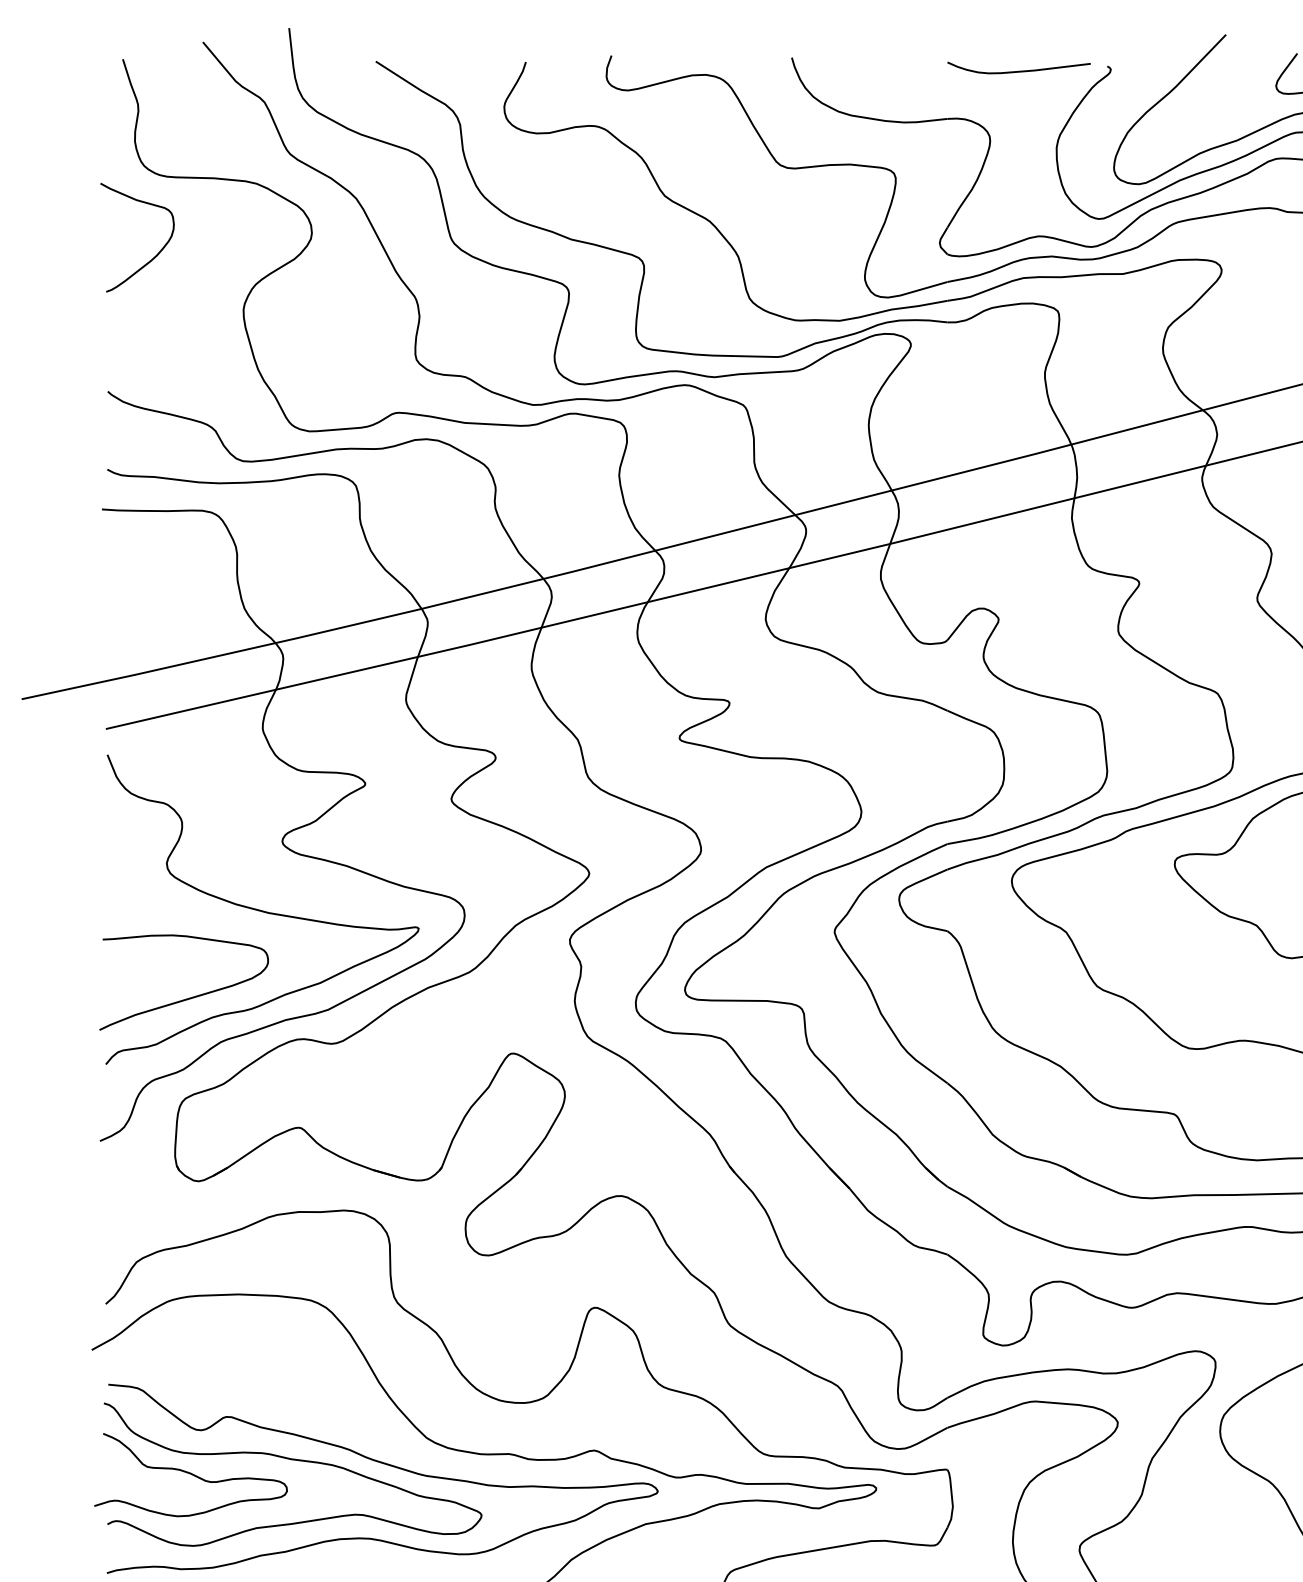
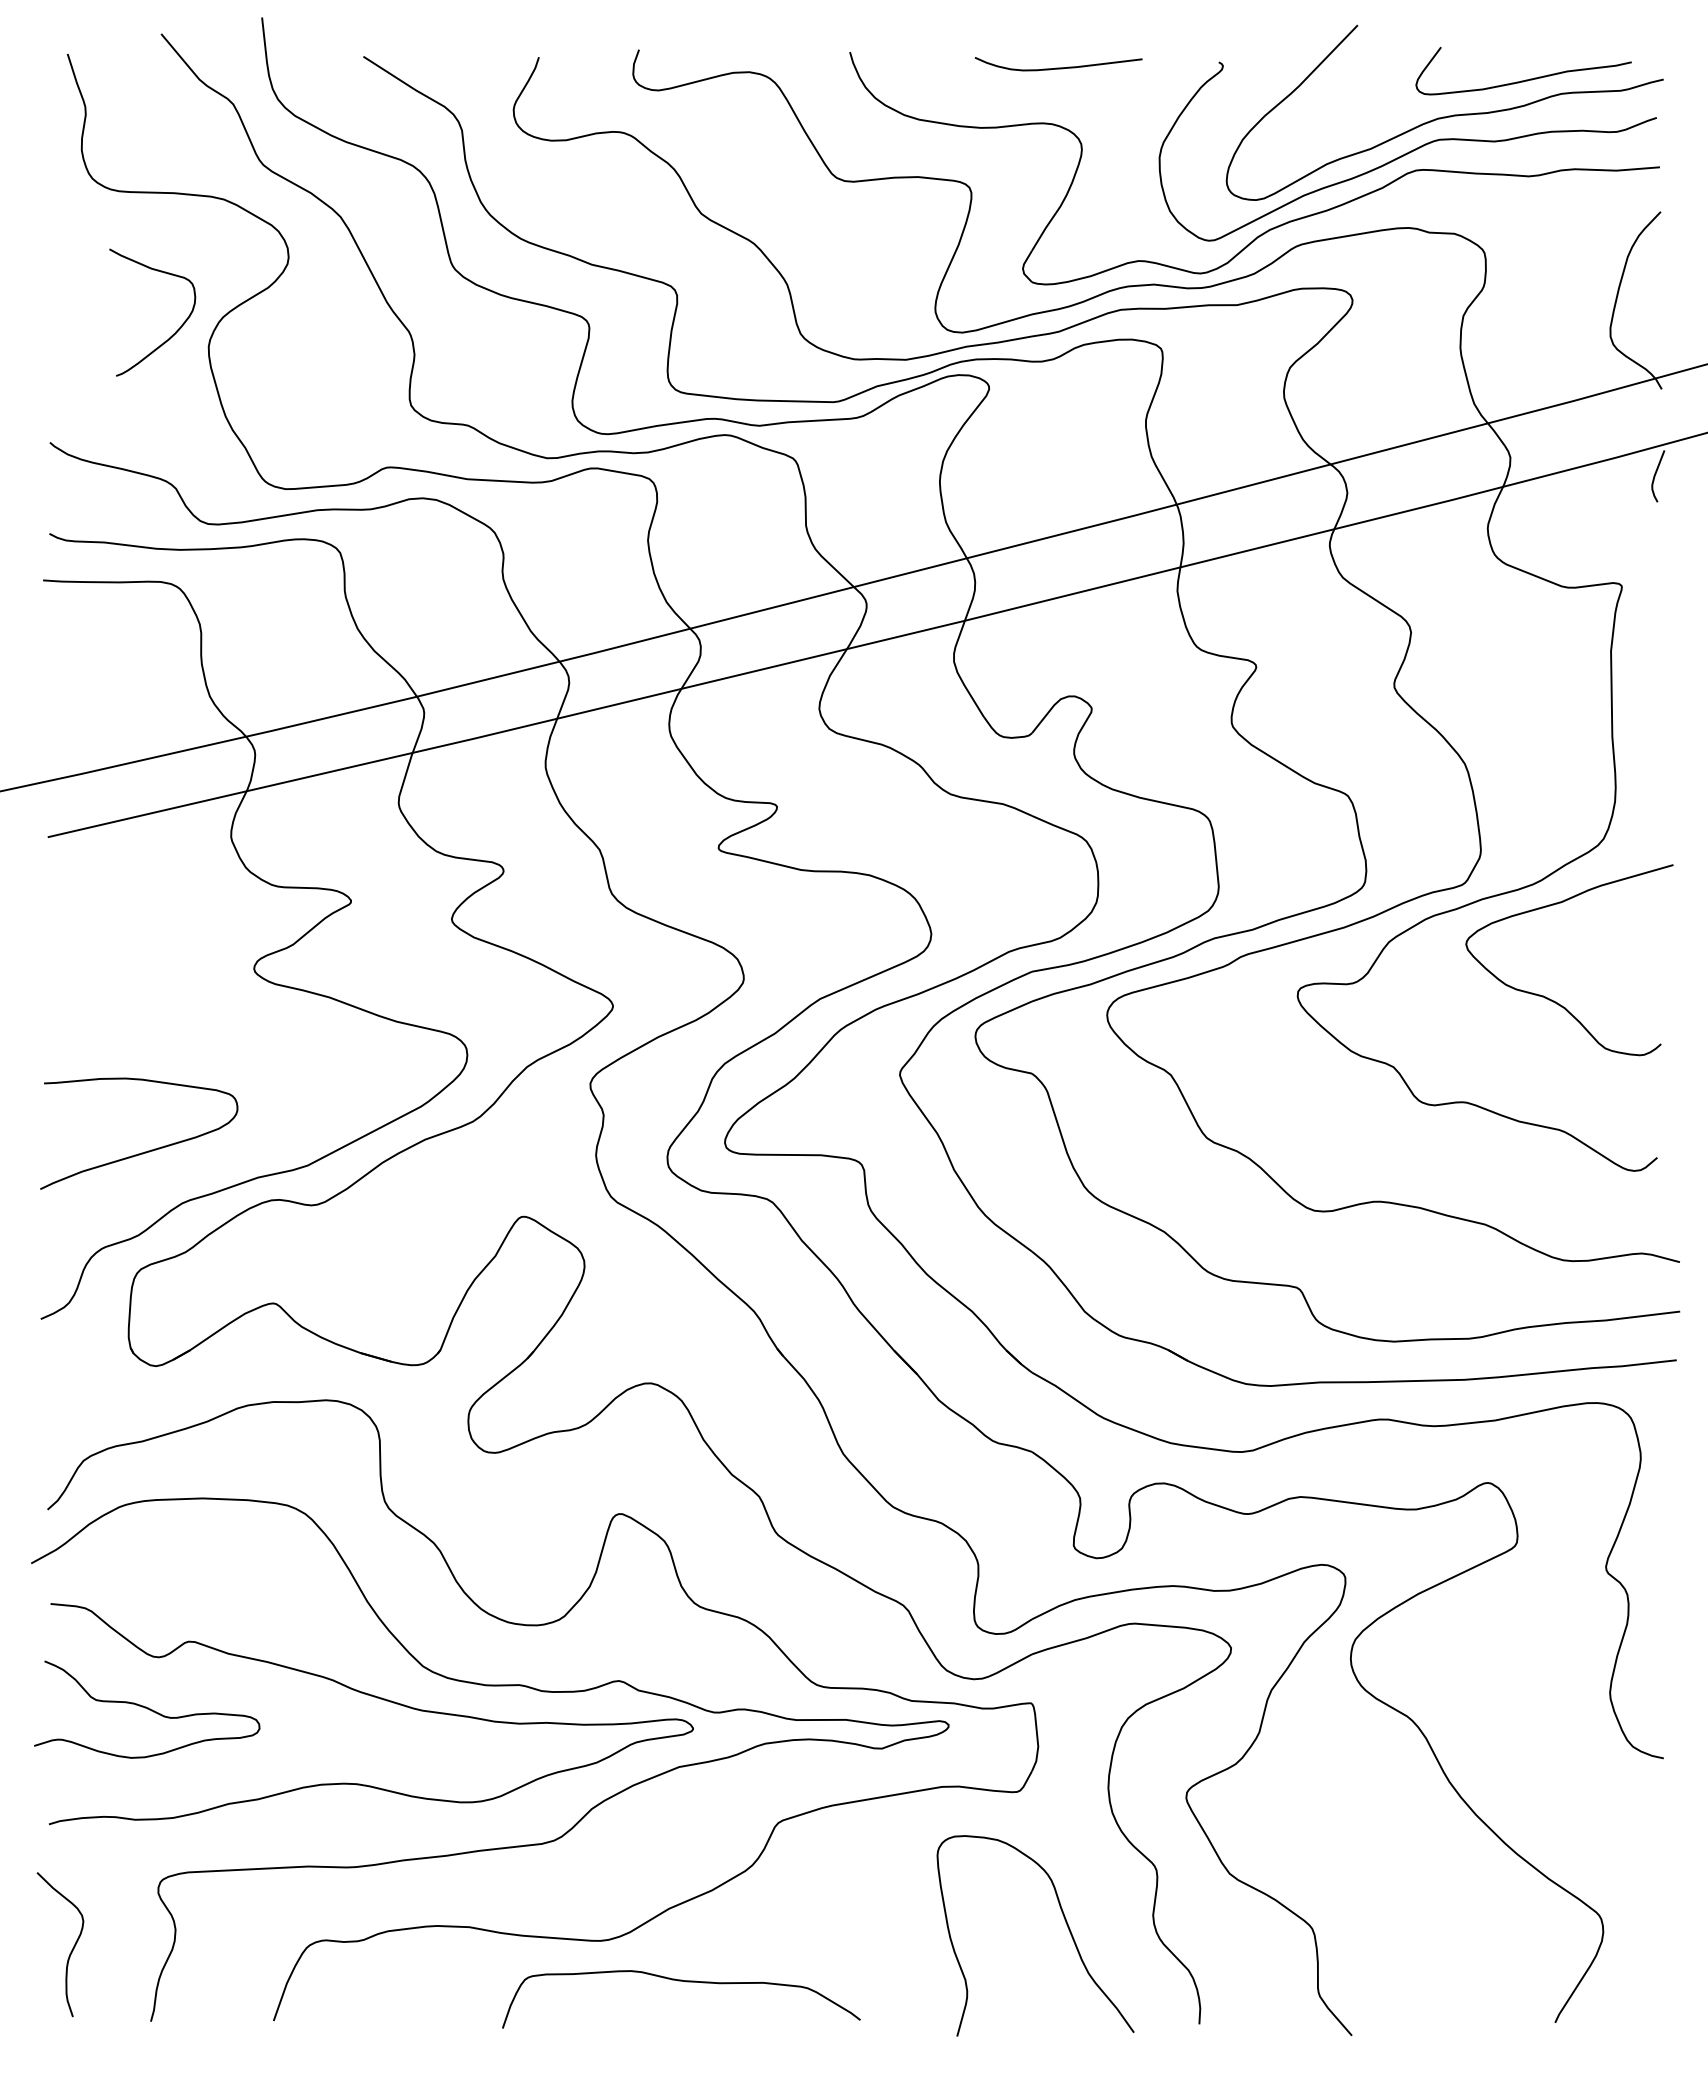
curve: (1018, 70) -> (1058, 67), moved
curve: (155, 255) -> (173, 333), moved
curve: (262, 910) -> (230, 1049), removed
curve: (292, 1460) -> (266, 1692), removed

